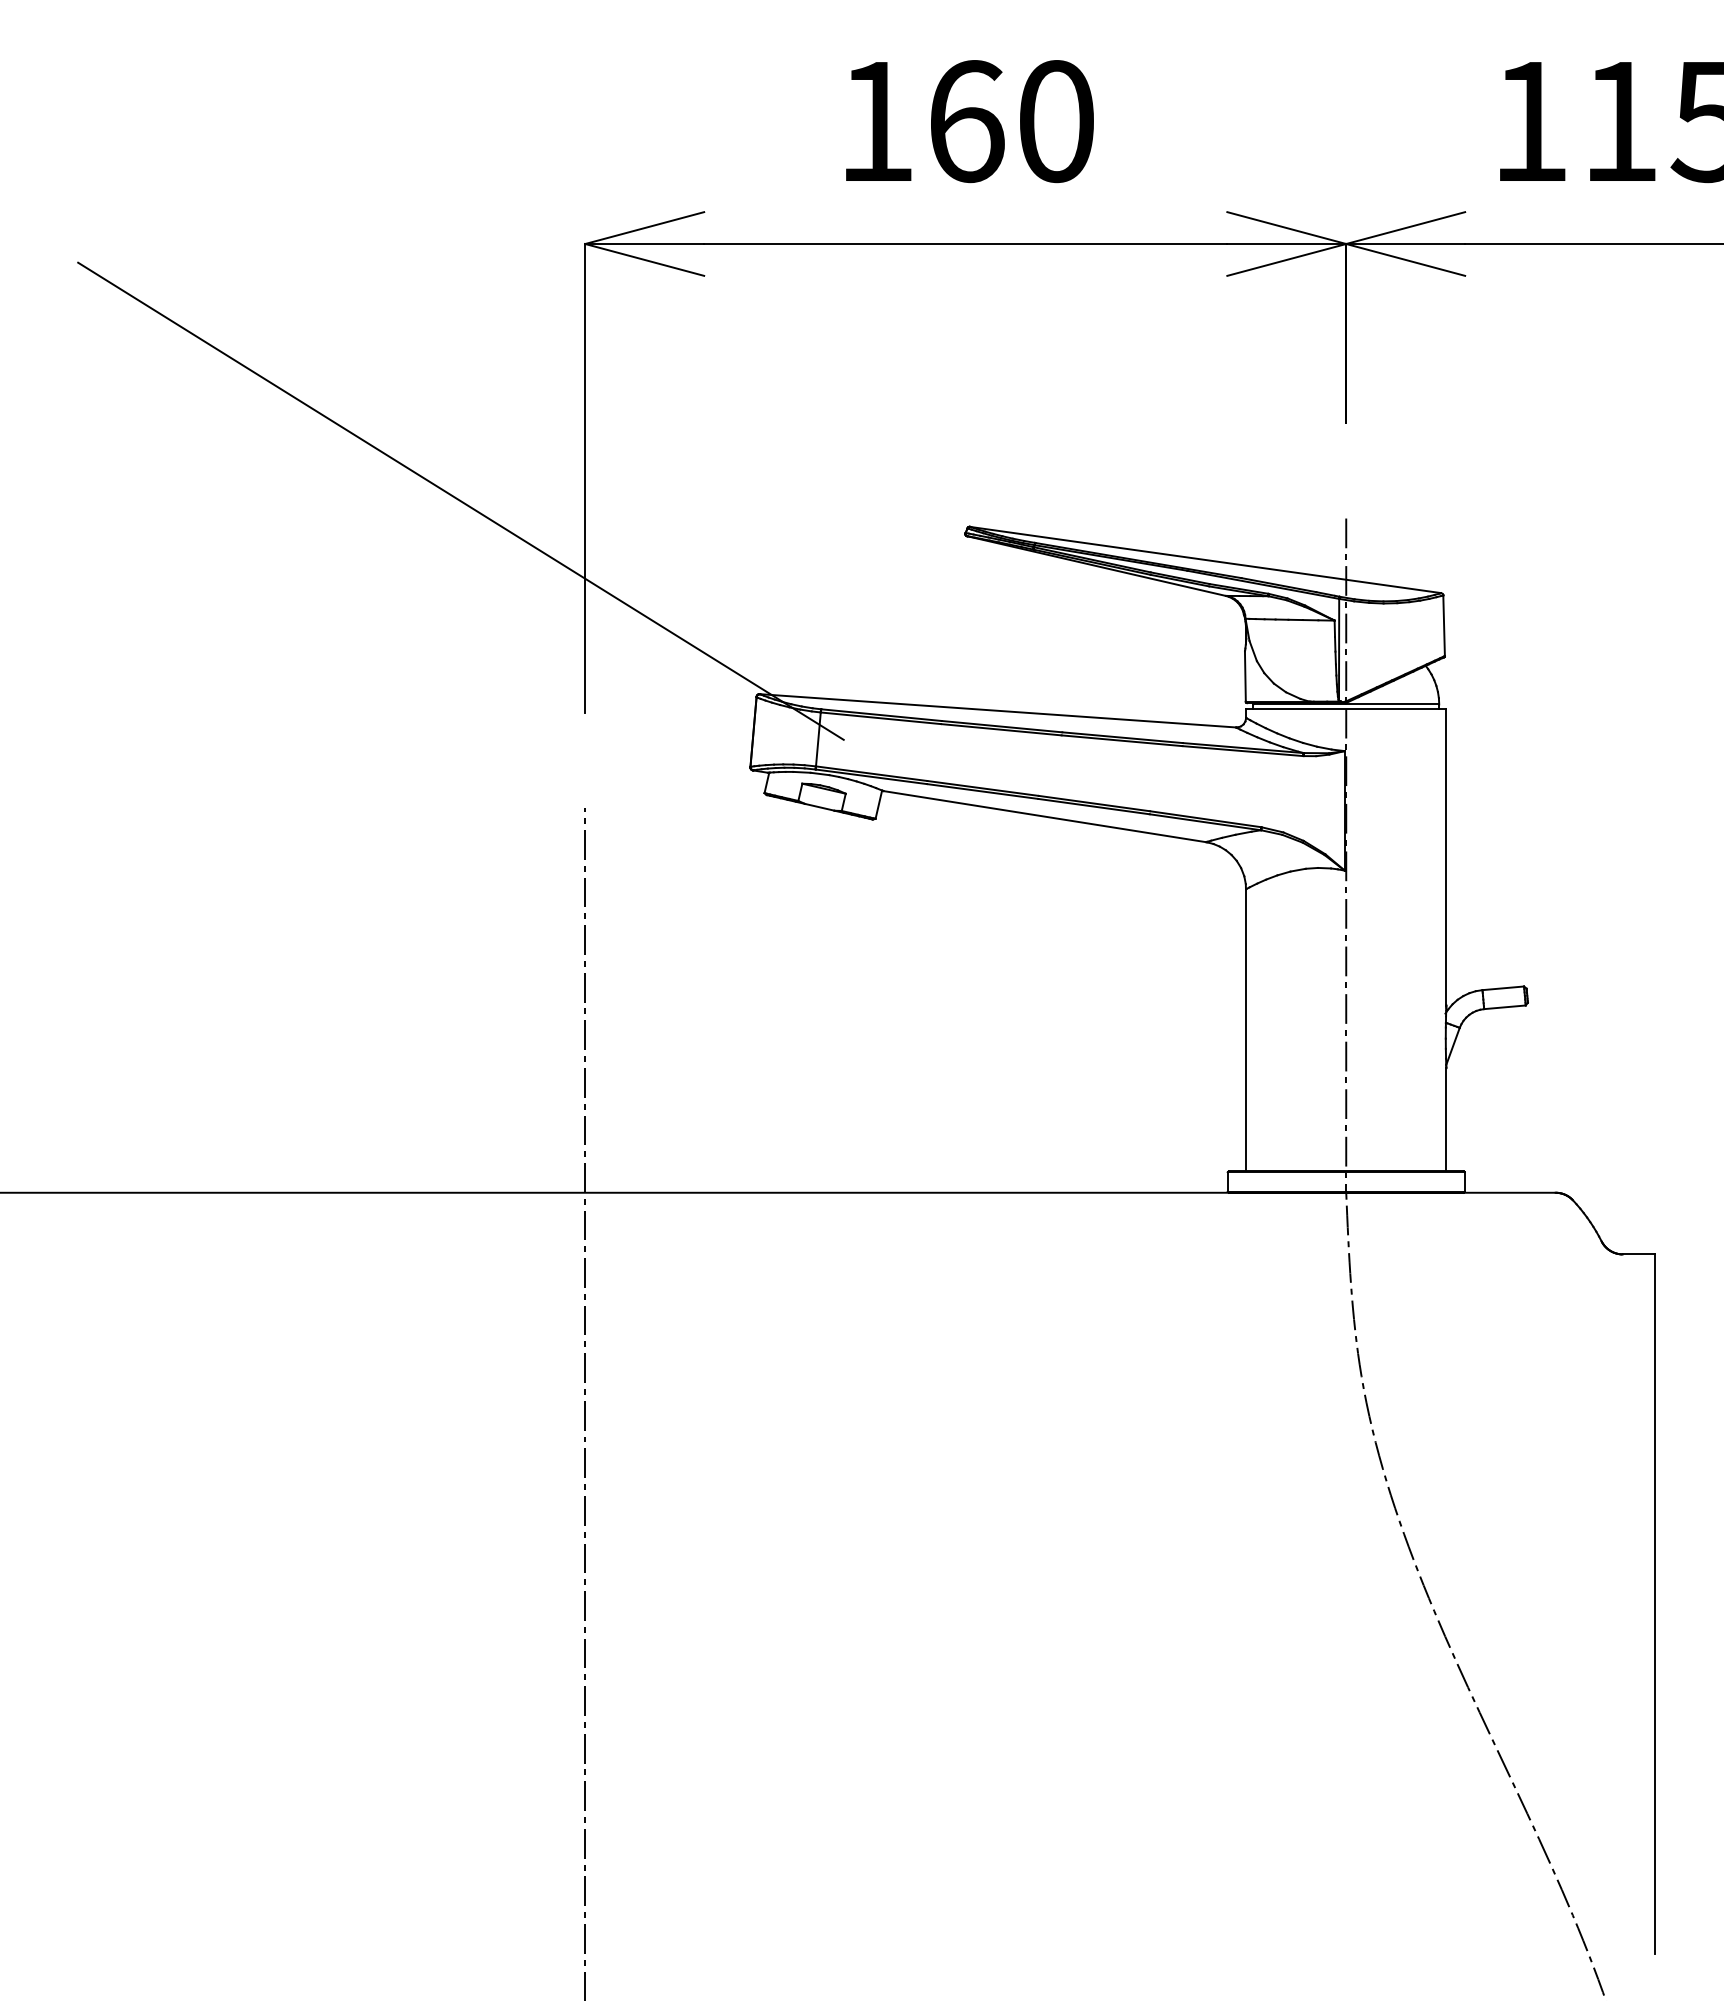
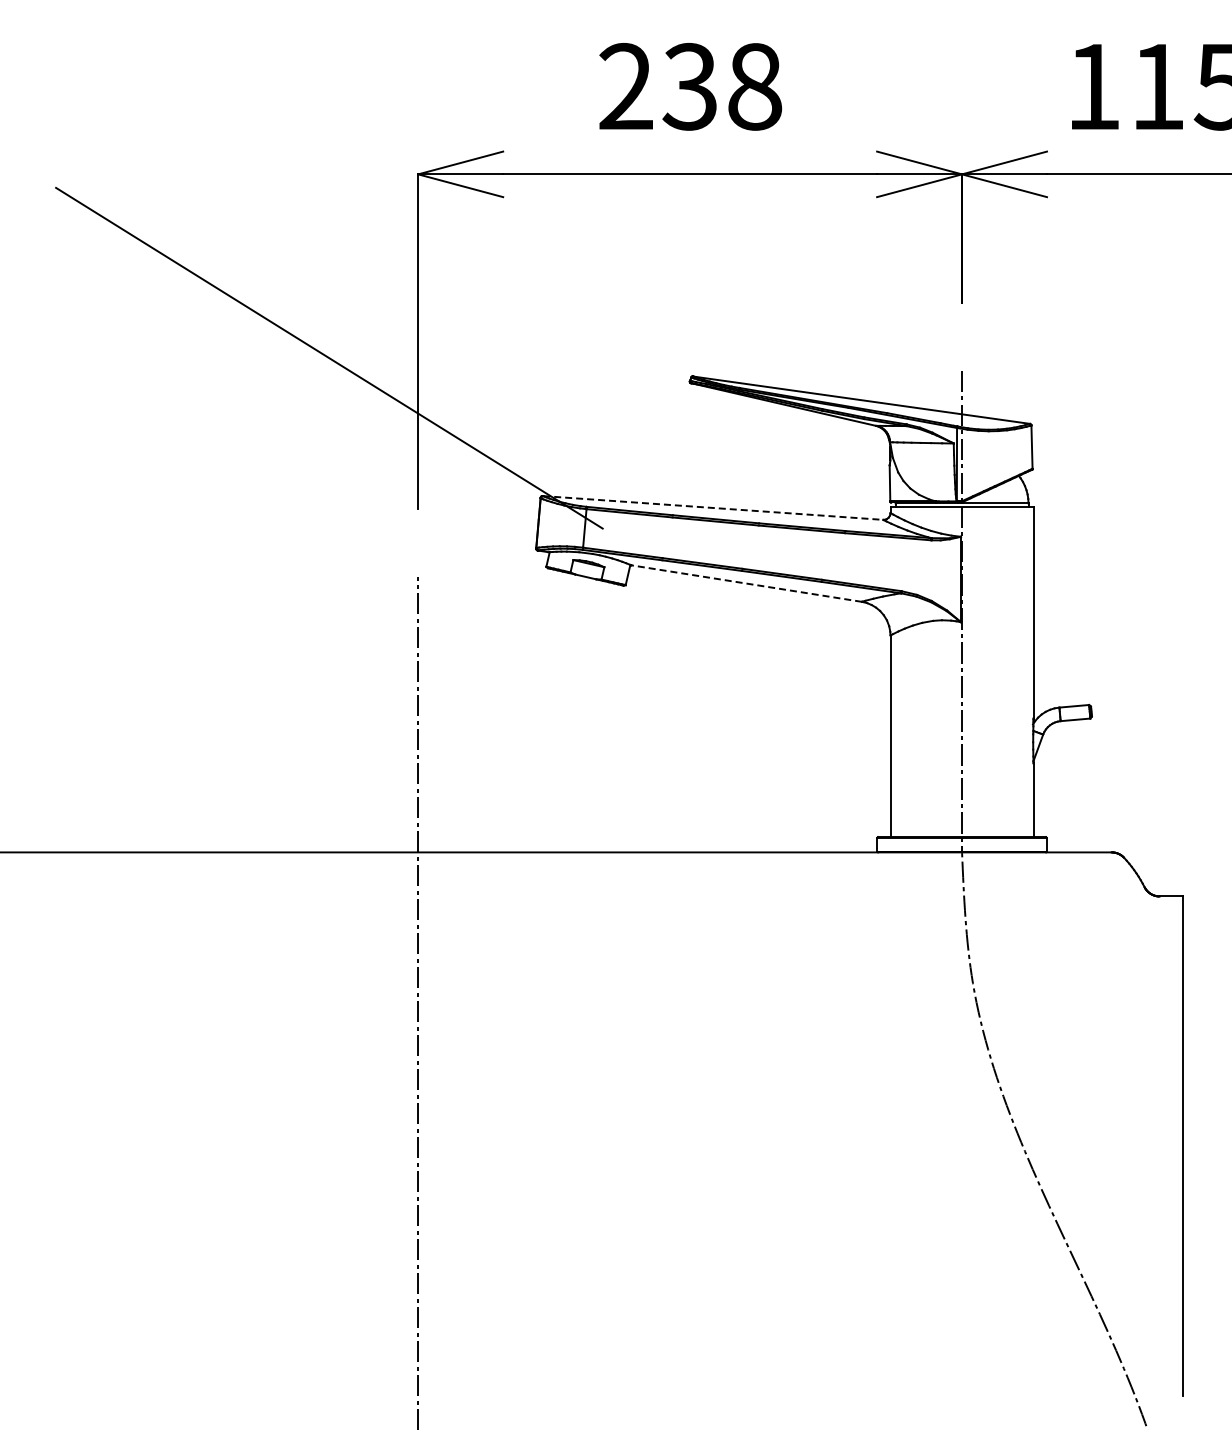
text: (966, 121) -> (690, 86), 160 -> 238
line: (998, 710) -> (713, 507), solid -> dashed
line: (1044, 816) -> (746, 583), solid -> dashed

